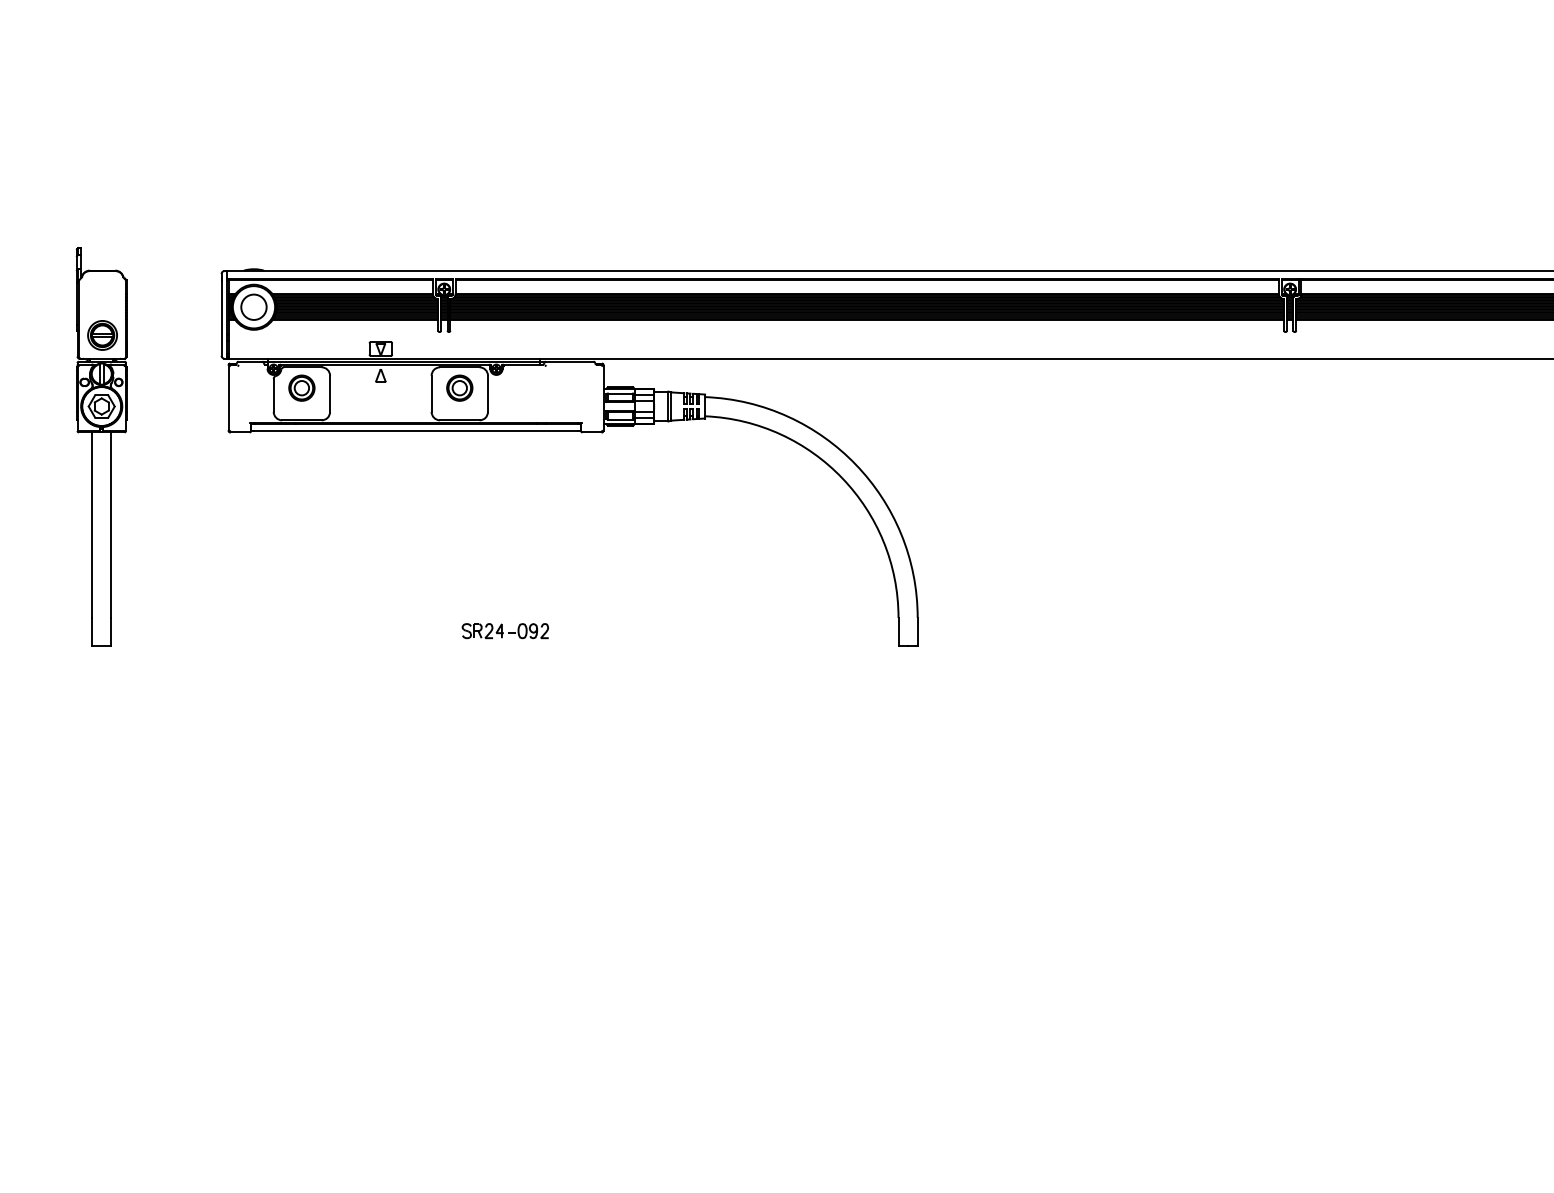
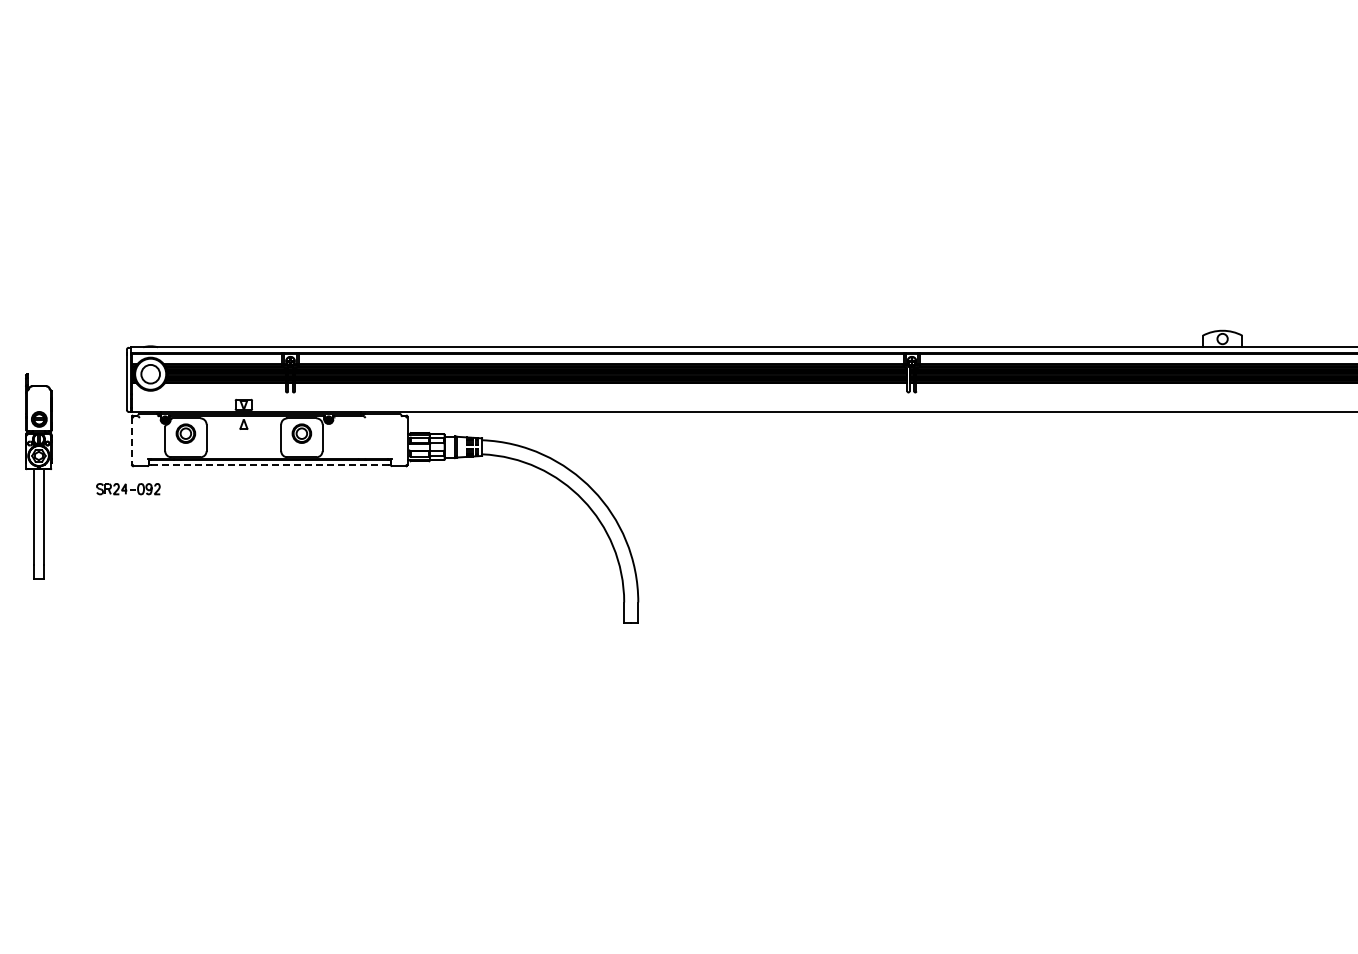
line: (229, 398) -> (132, 441), solid -> dashed
line: (415, 431) -> (269, 465), solid -> dashed
part: (101, 446) -> (38, 476), size x0.7
part: (505, 631) -> (128, 489), moved

